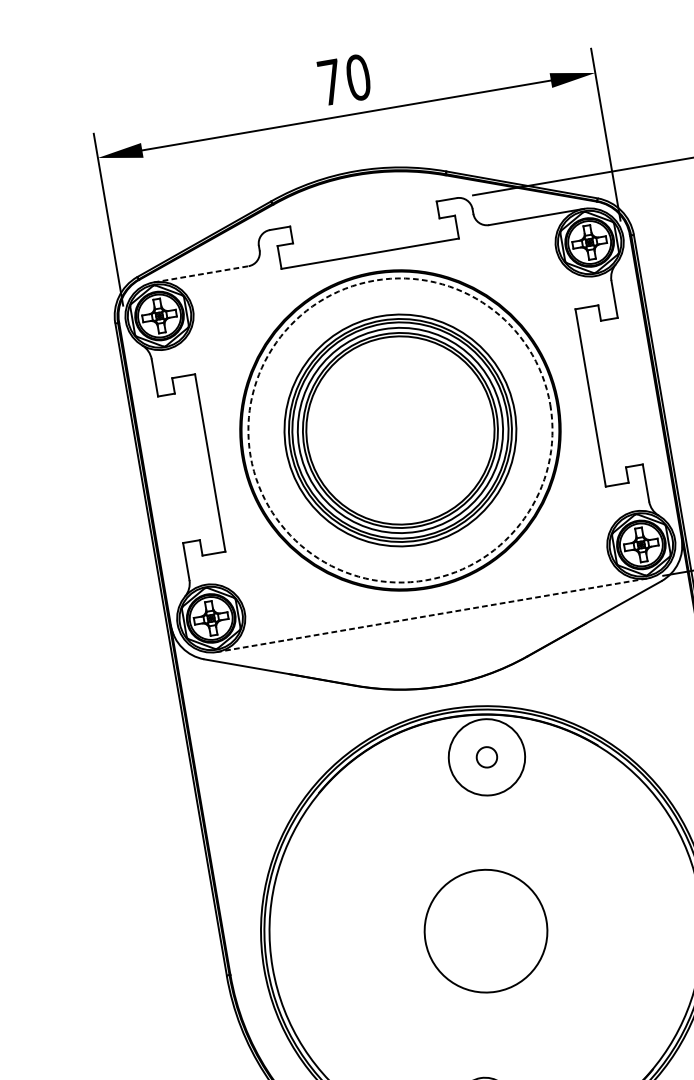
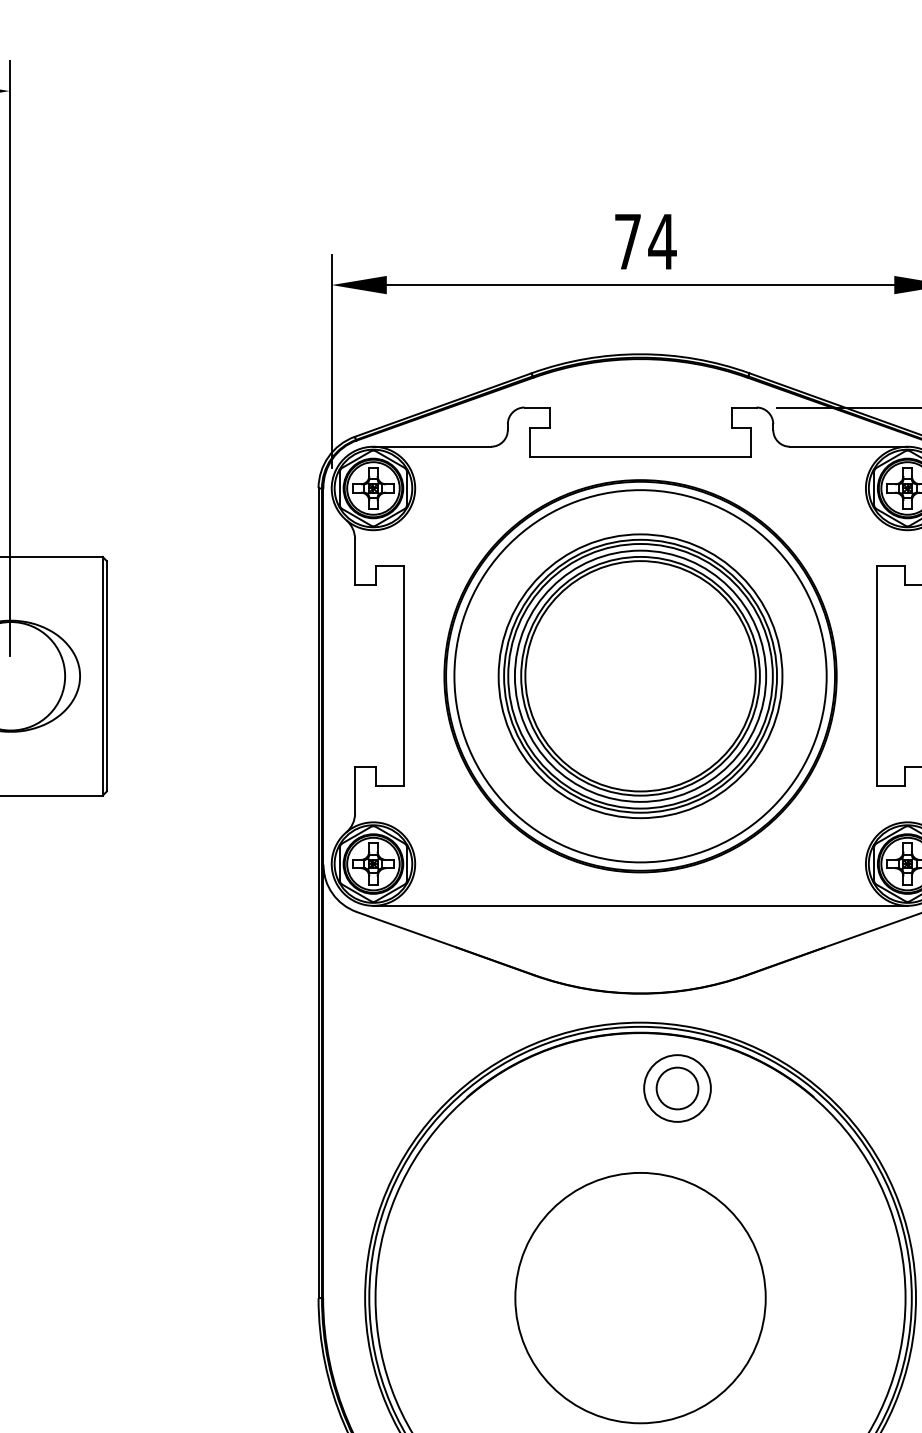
text: (358, 77) -> (662, 241), 70 -> 74
line: (201, 274) -> (432, 446), dashed -> solid
circle: (400, 430) -> (640, 676), dashed -> solid
line: (431, 615) -> (640, 905), dashed -> solid
circle: (486, 757) -> (677, 1088), size x0.71
circle: (486, 757) -> (677, 1088), size x1.67
circle: (485, 930) -> (640, 1297), size x1.67

